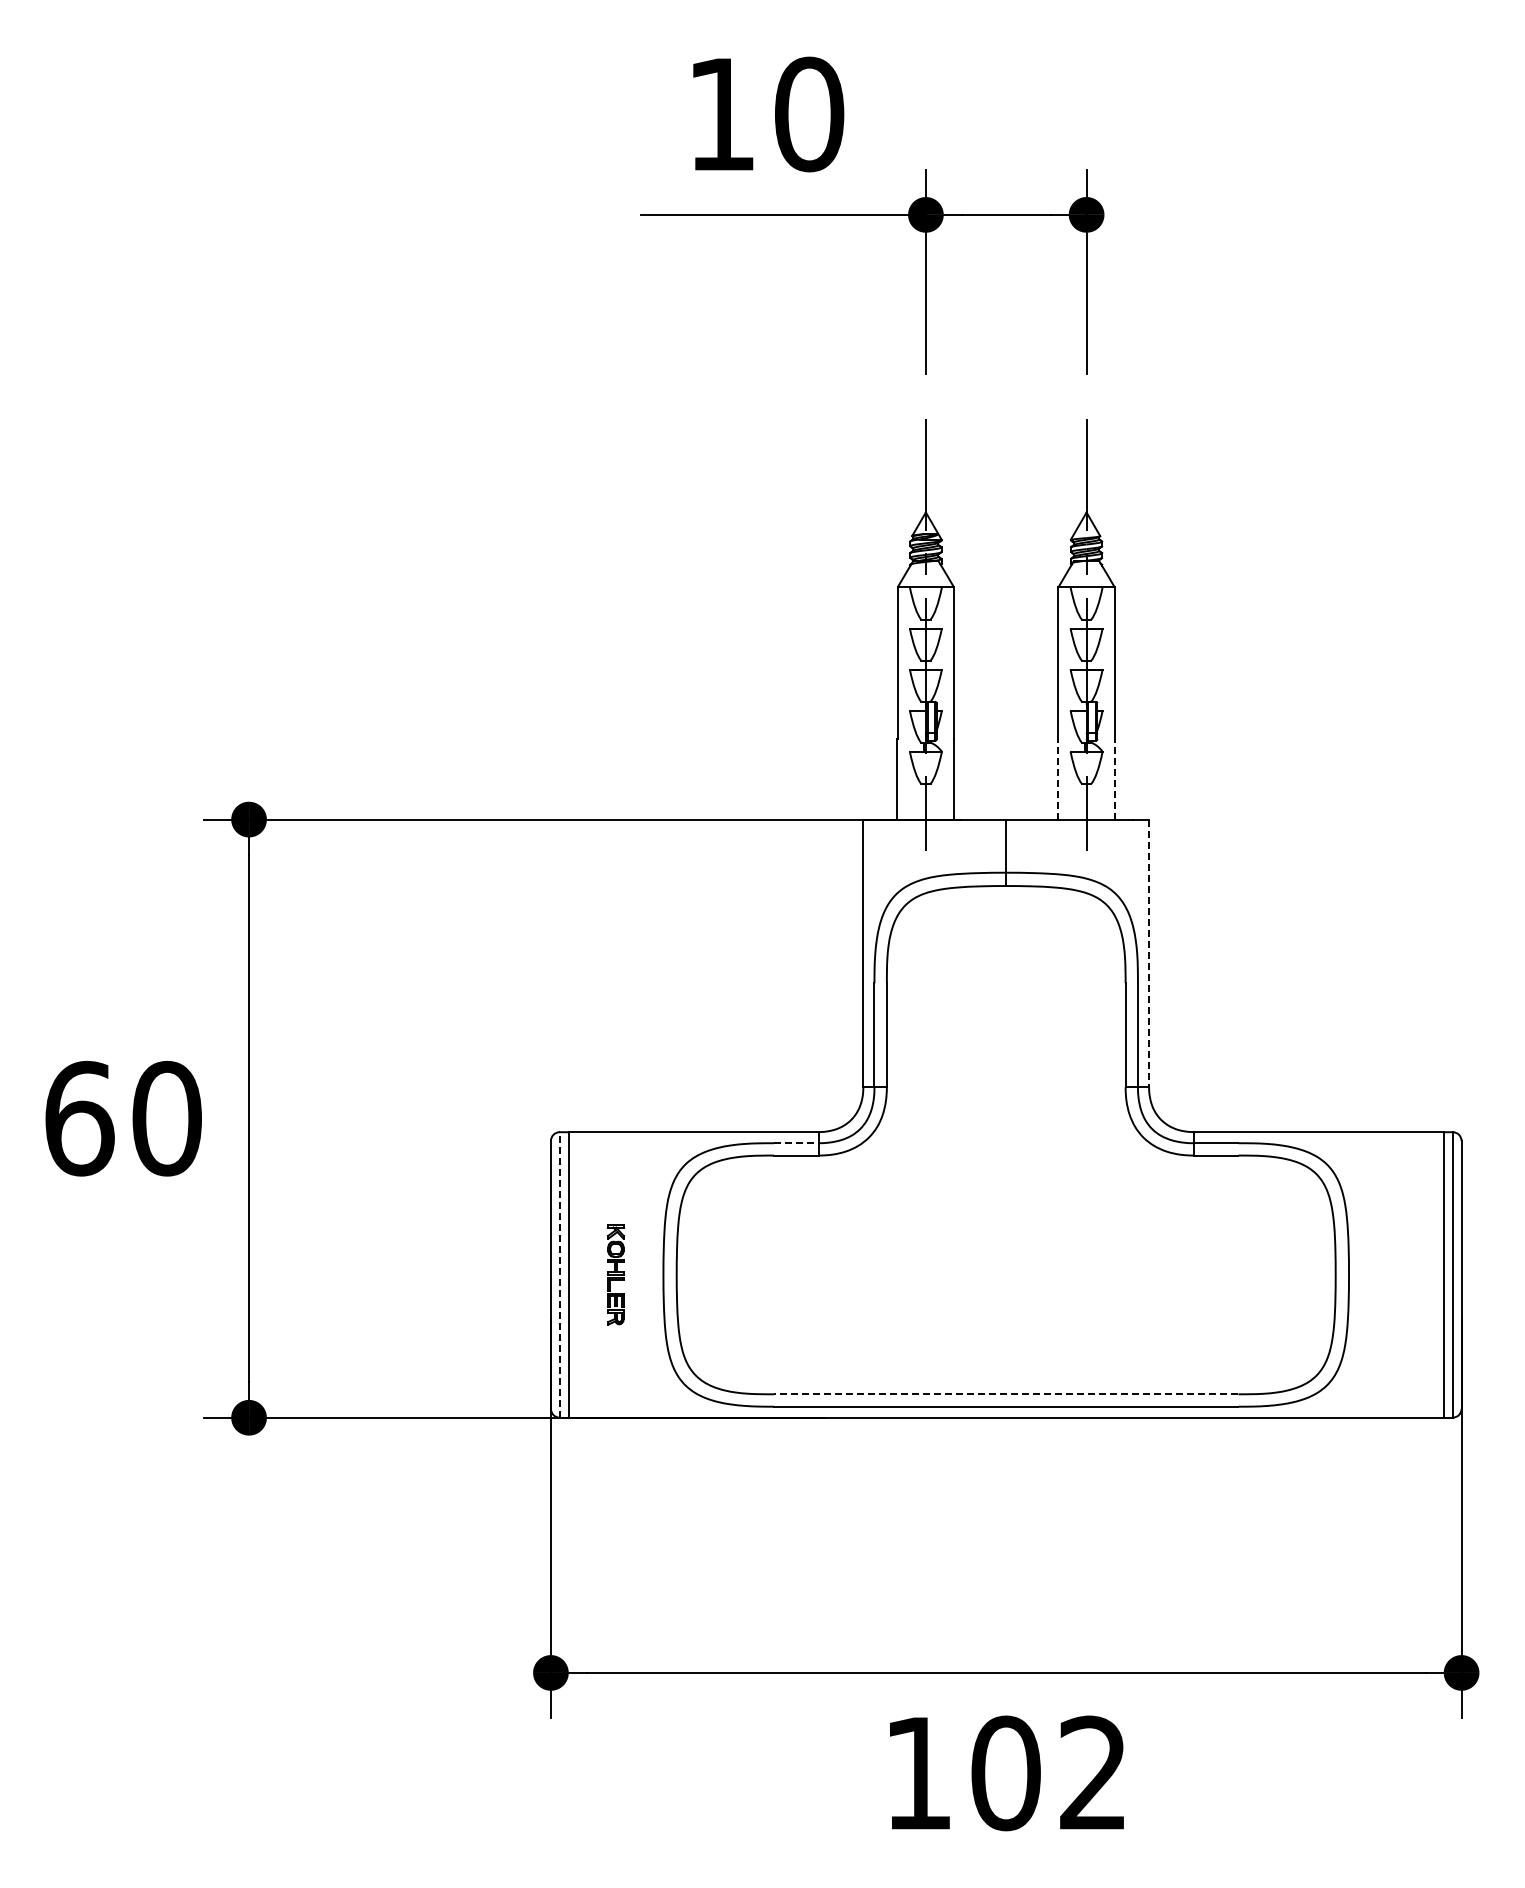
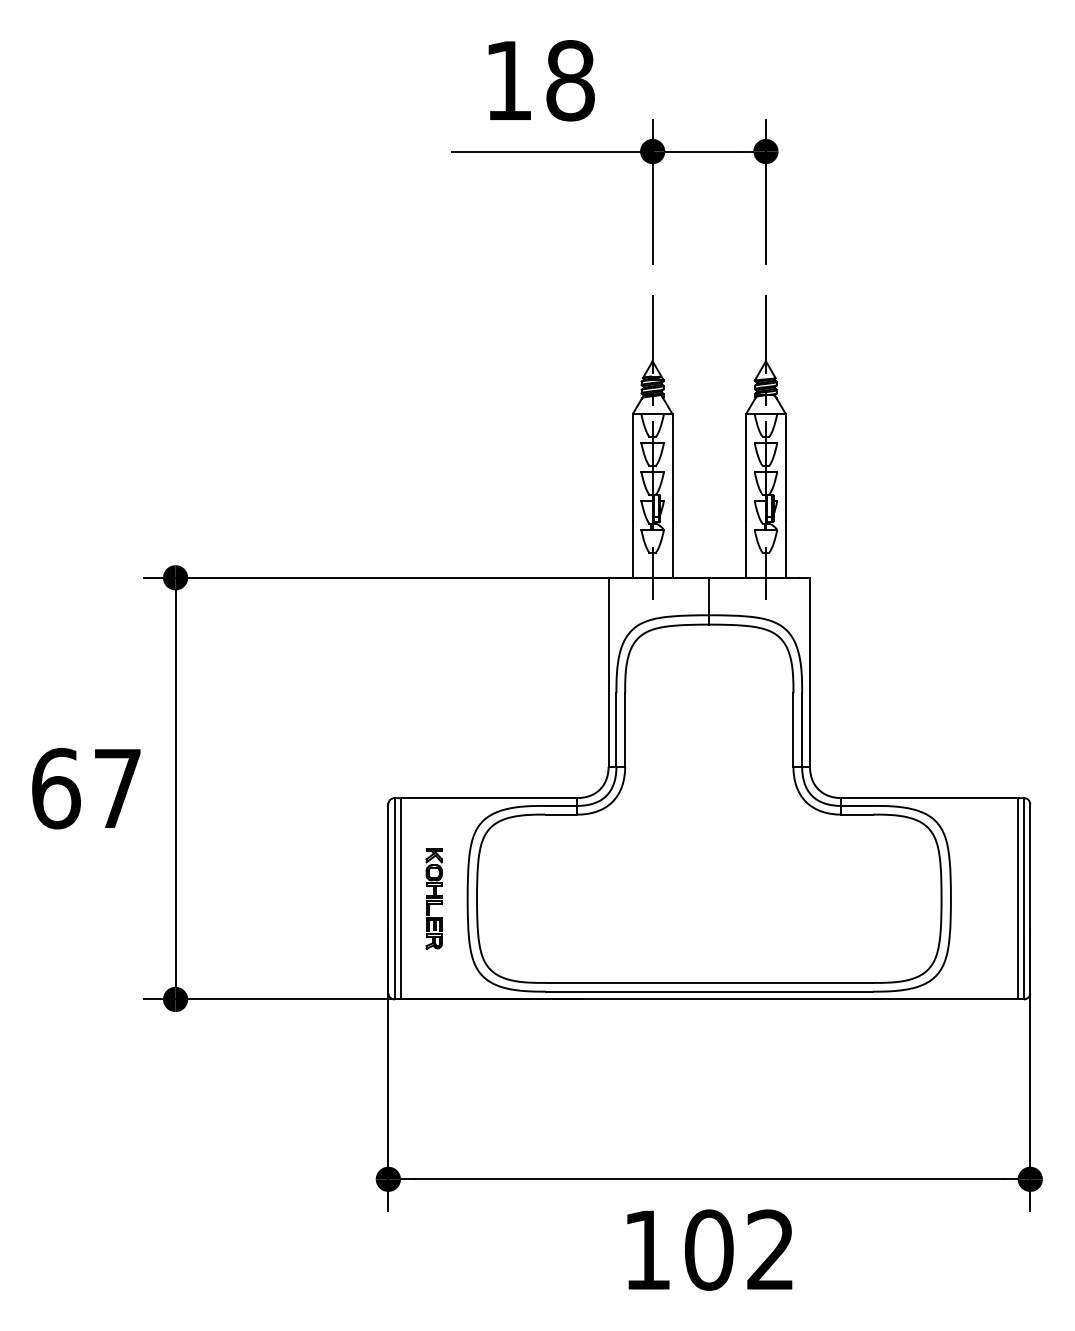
text: (809, 114) -> (570, 80), 10 -> 18
line: (1058, 778) -> (746, 548), dashed -> solid
line: (1115, 778) -> (786, 548), dashed -> solid
line: (1149, 953) -> (810, 672), dashed -> solid
text: (166, 1118) -> (117, 788), 60 -> 67
line: (796, 1143) -> (561, 806), dashed -> solid
line: (559, 1274) -> (394, 898), dashed -> solid
part: (615, 1274) -> (433, 898), size x1.43
line: (1005, 1394) -> (708, 983), dashed -> solid

